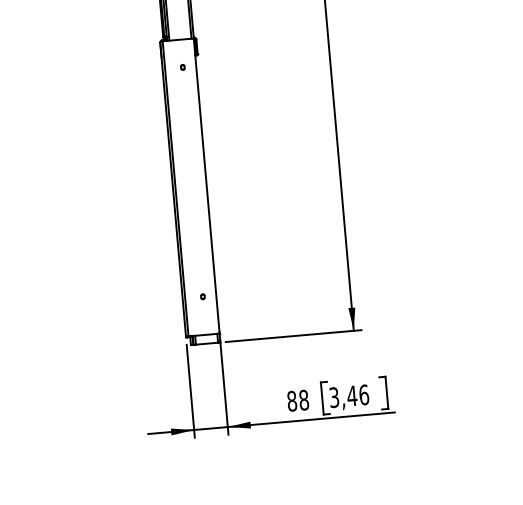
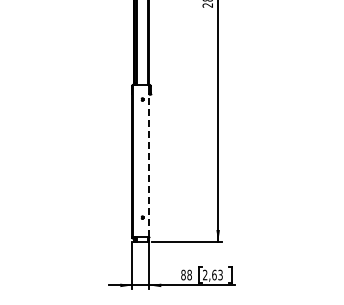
line: (206, 184) -> (149, 160), solid -> dashed
text: (348, 395) -> (212, 274), 3,46 -> 2,63

